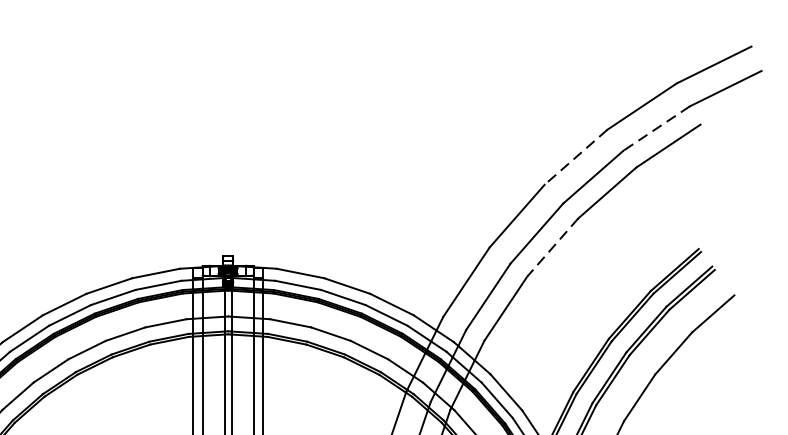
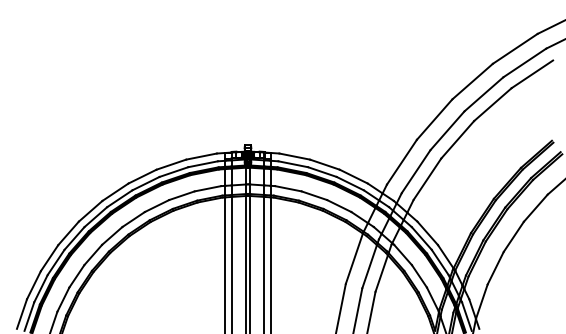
line: (656, 127) -> (524, 62), dashed -> solid
line: (575, 157) -> (472, 81), dashed -> solid
line: (552, 247) -> (457, 139), dashed -> solid

